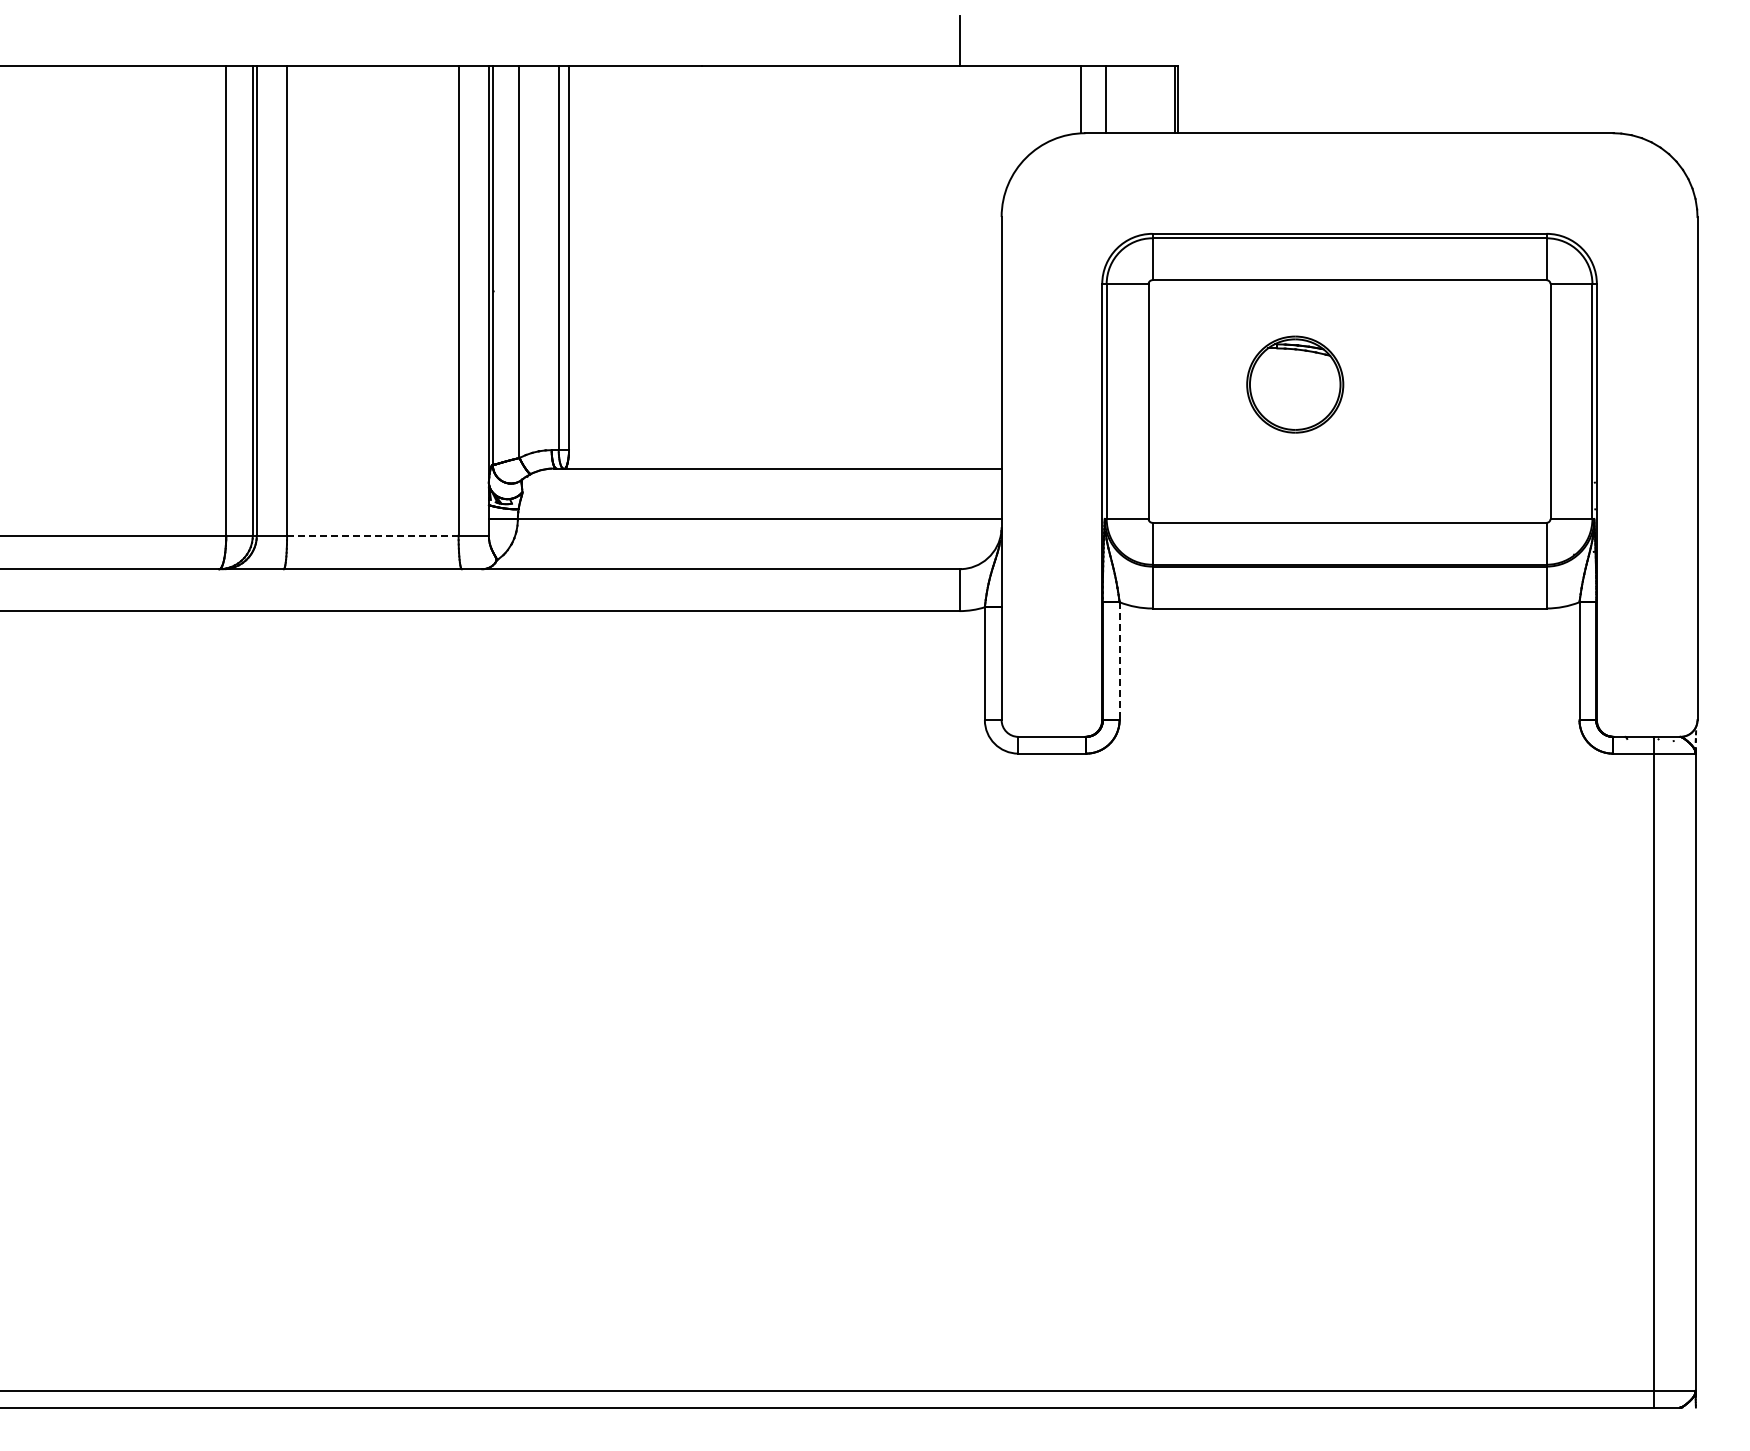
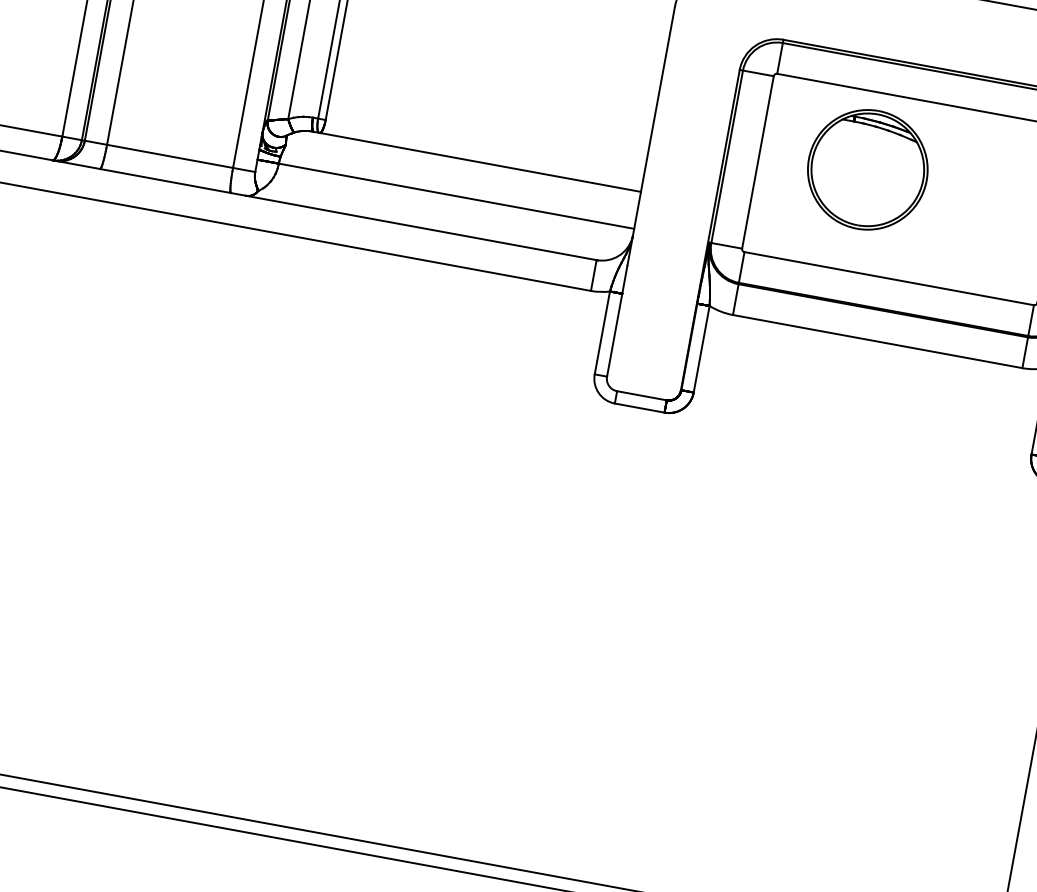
part: (1295, 384) -> (868, 169), size x1.67
line: (372, 535) -> (169, 156), dashed -> solid
line: (1119, 661) -> (701, 349), dashed -> solid

